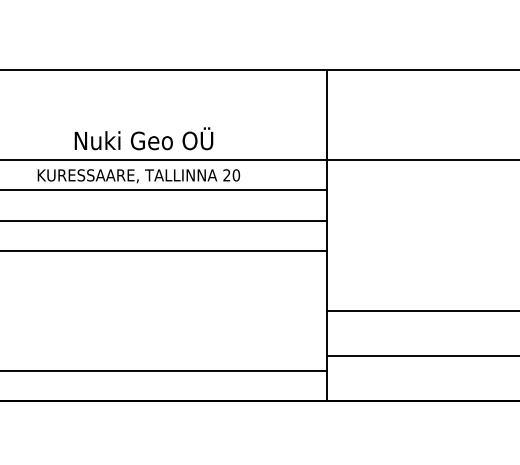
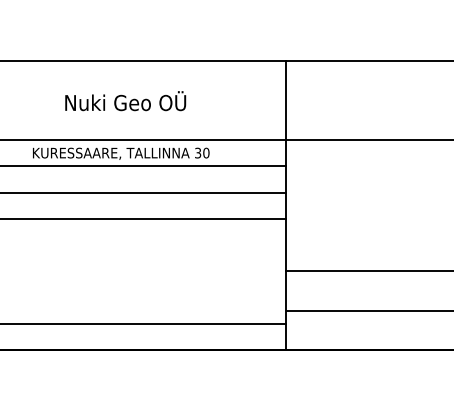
text: (143, 139) -> (125, 101), moved
text: (227, 175) -> (198, 153), 20 -> 30

